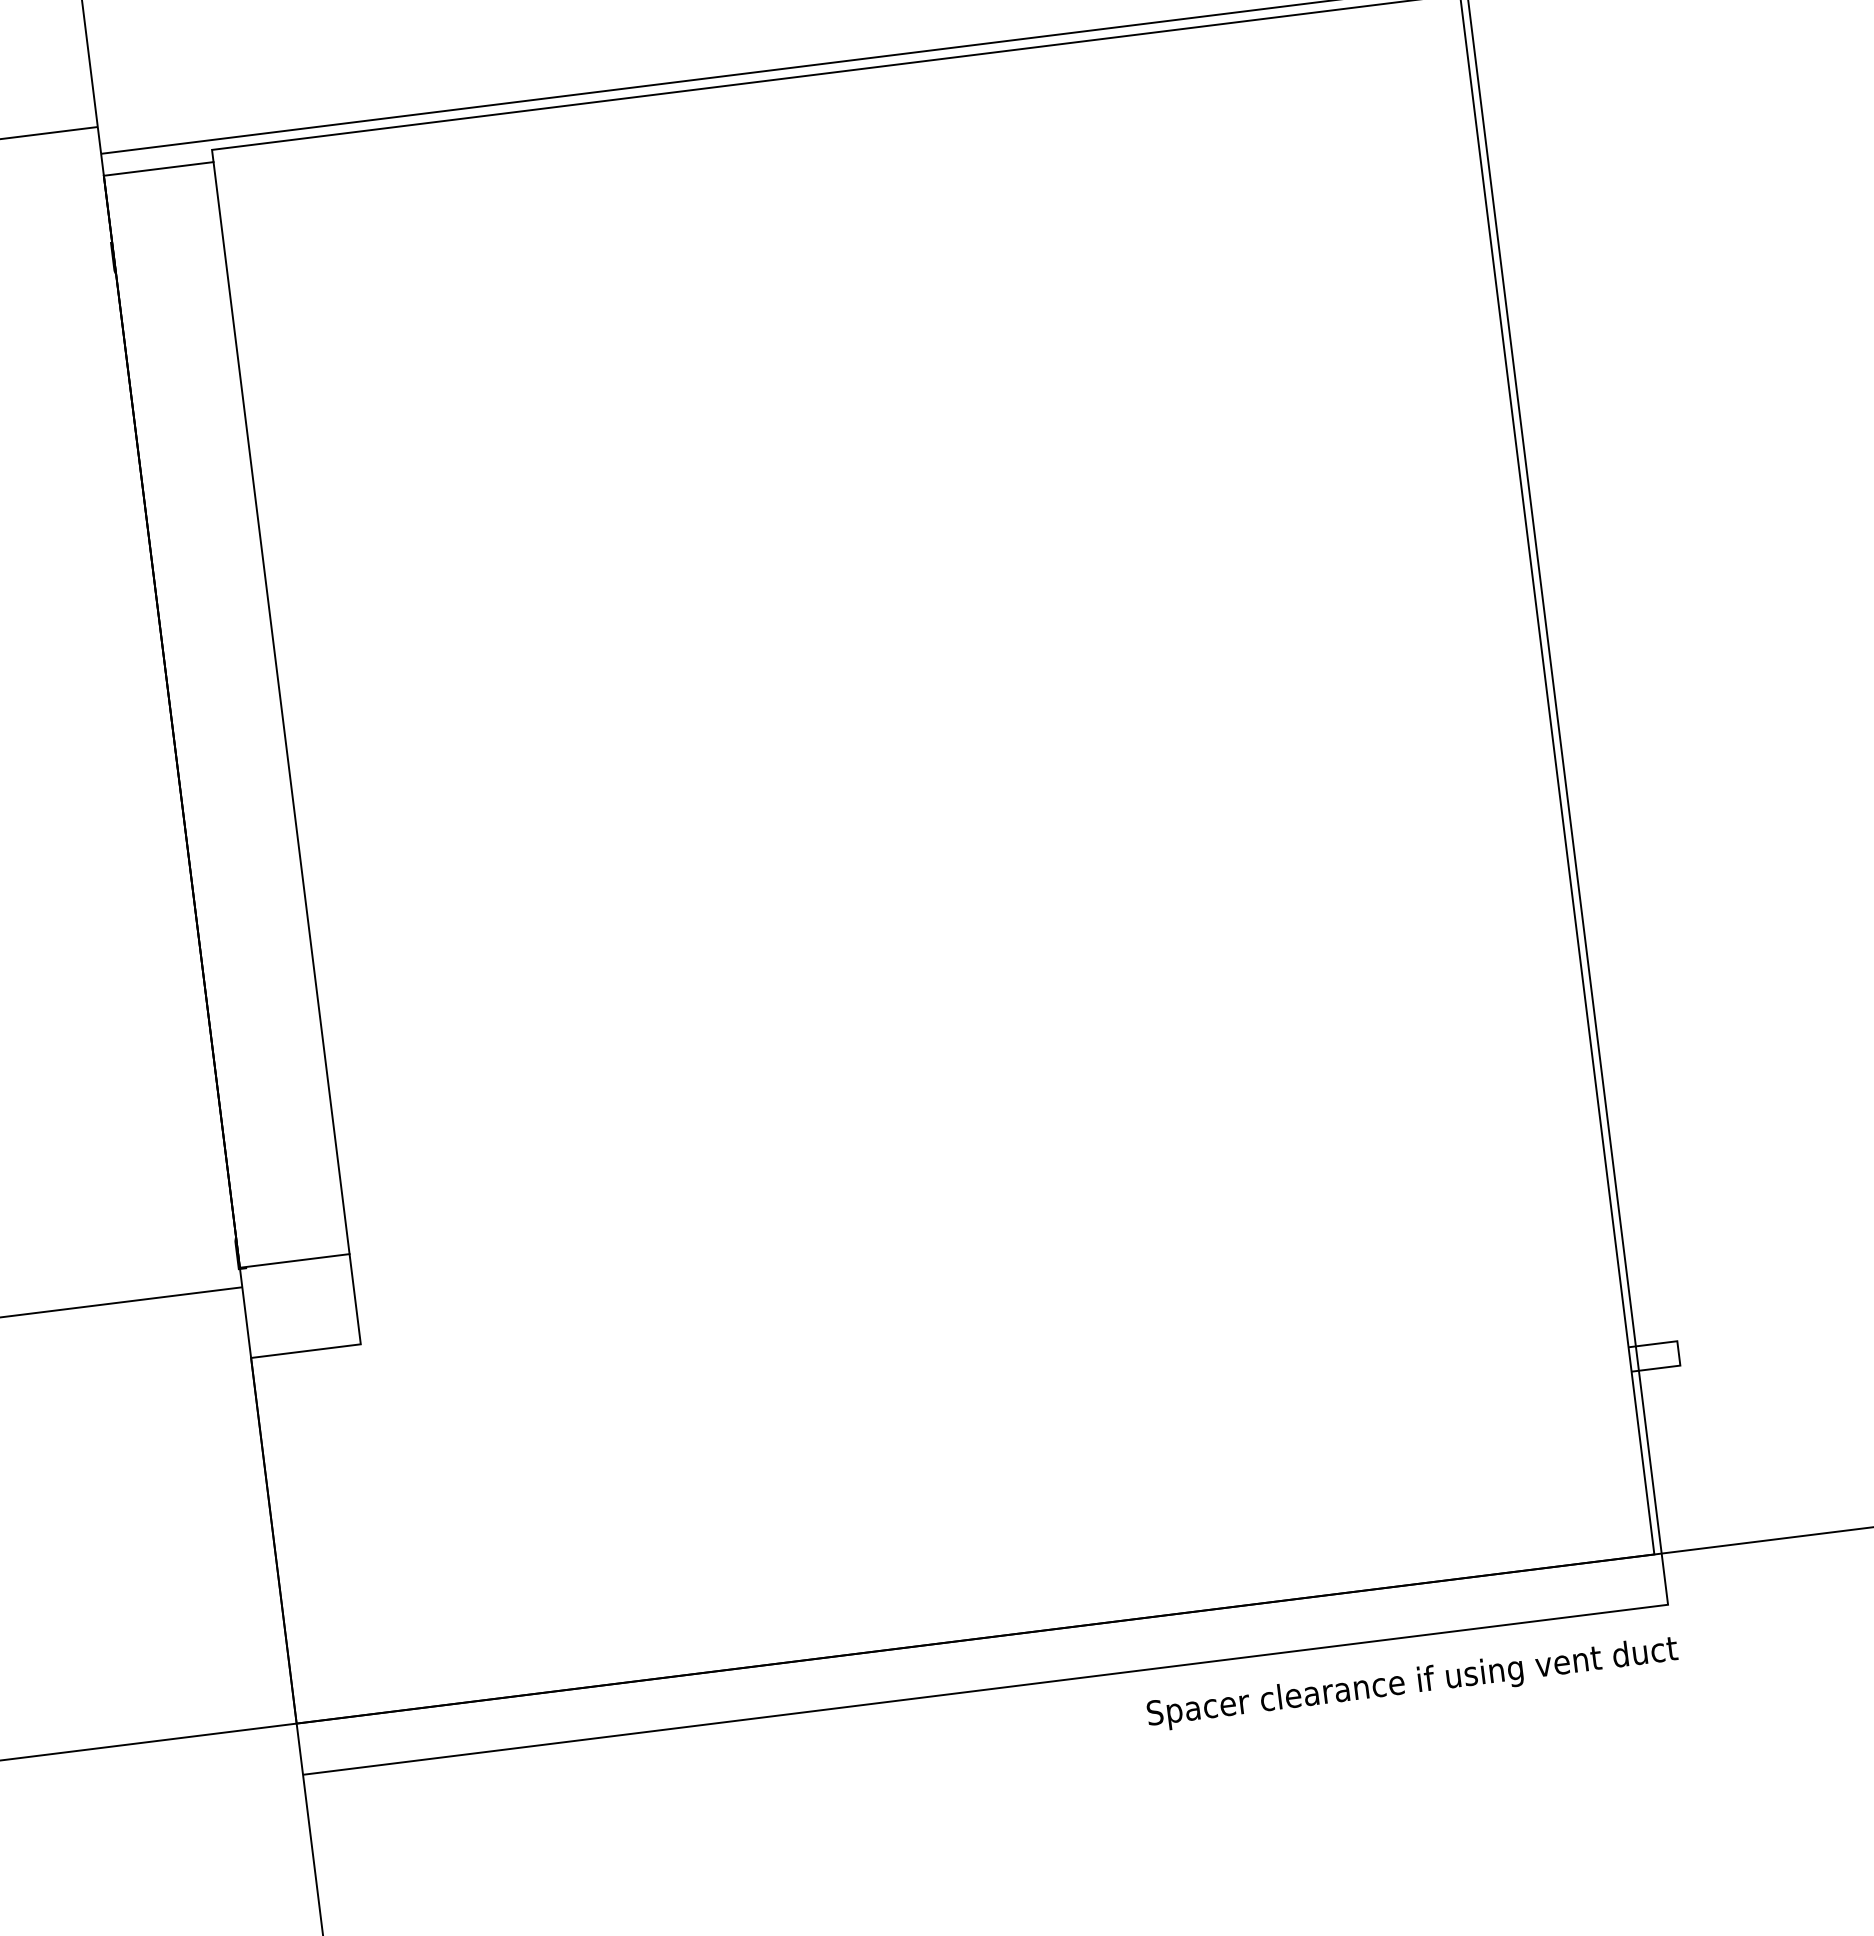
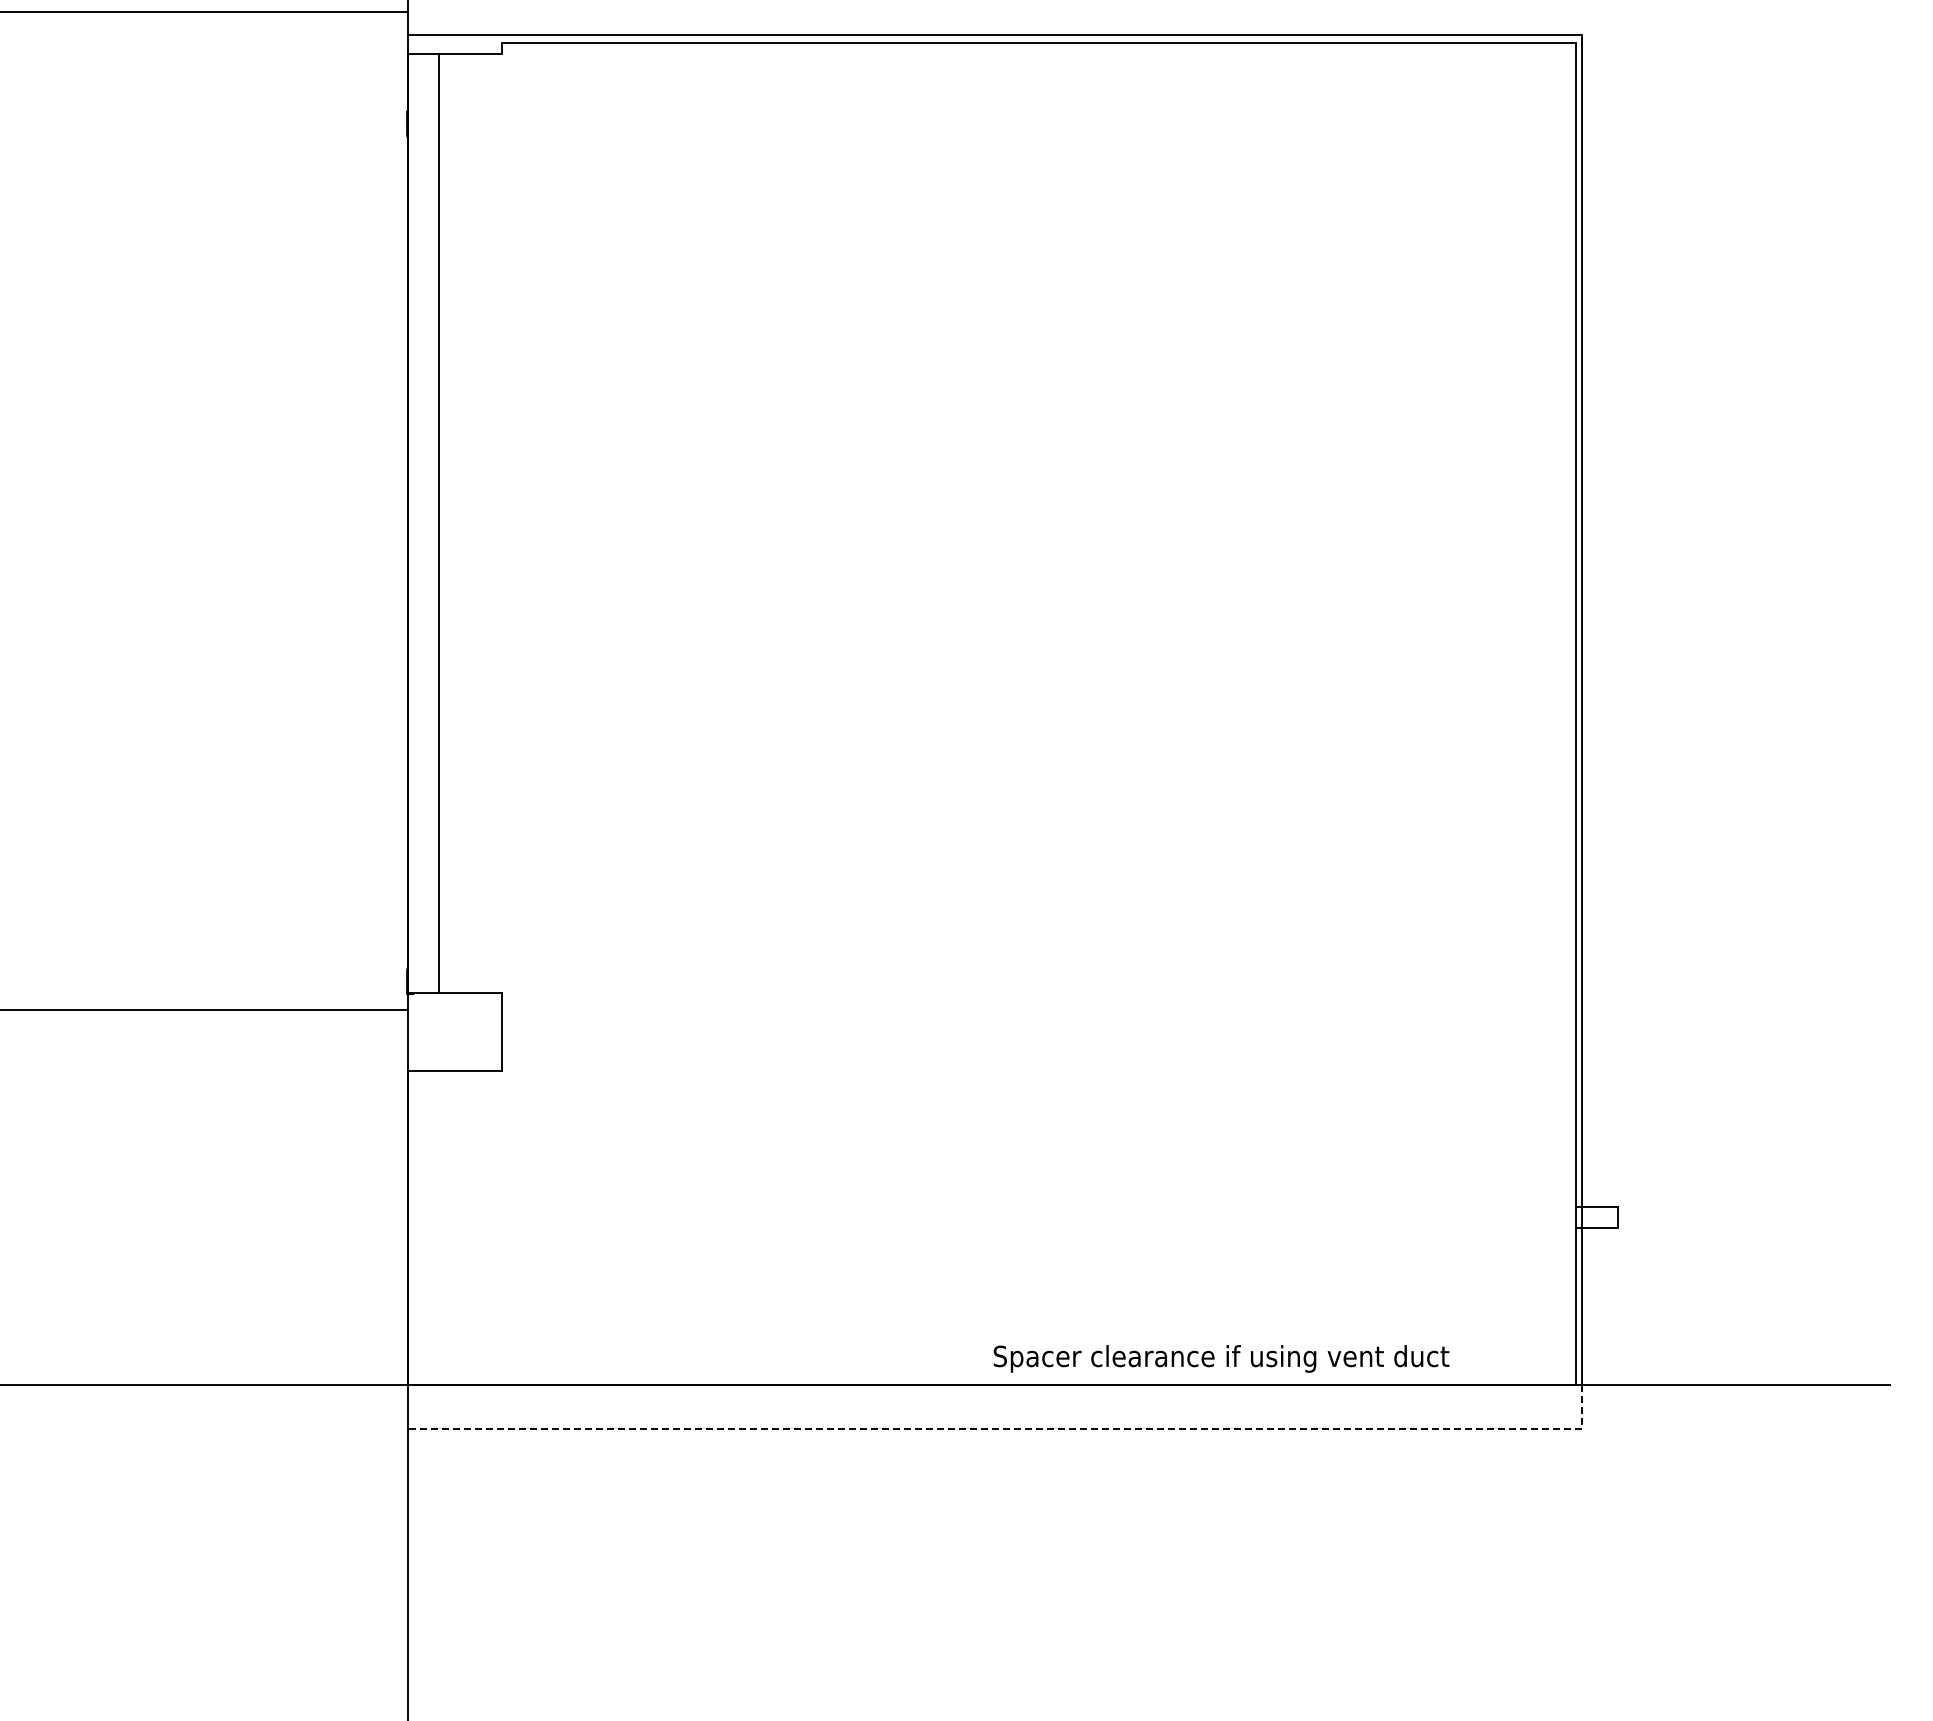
line: (281, 708) -> (439, 523), moved
text: (1412, 1683) -> (1221, 1358), moved
line: (1012, 1686) -> (1018, 1429), solid -> dashed

